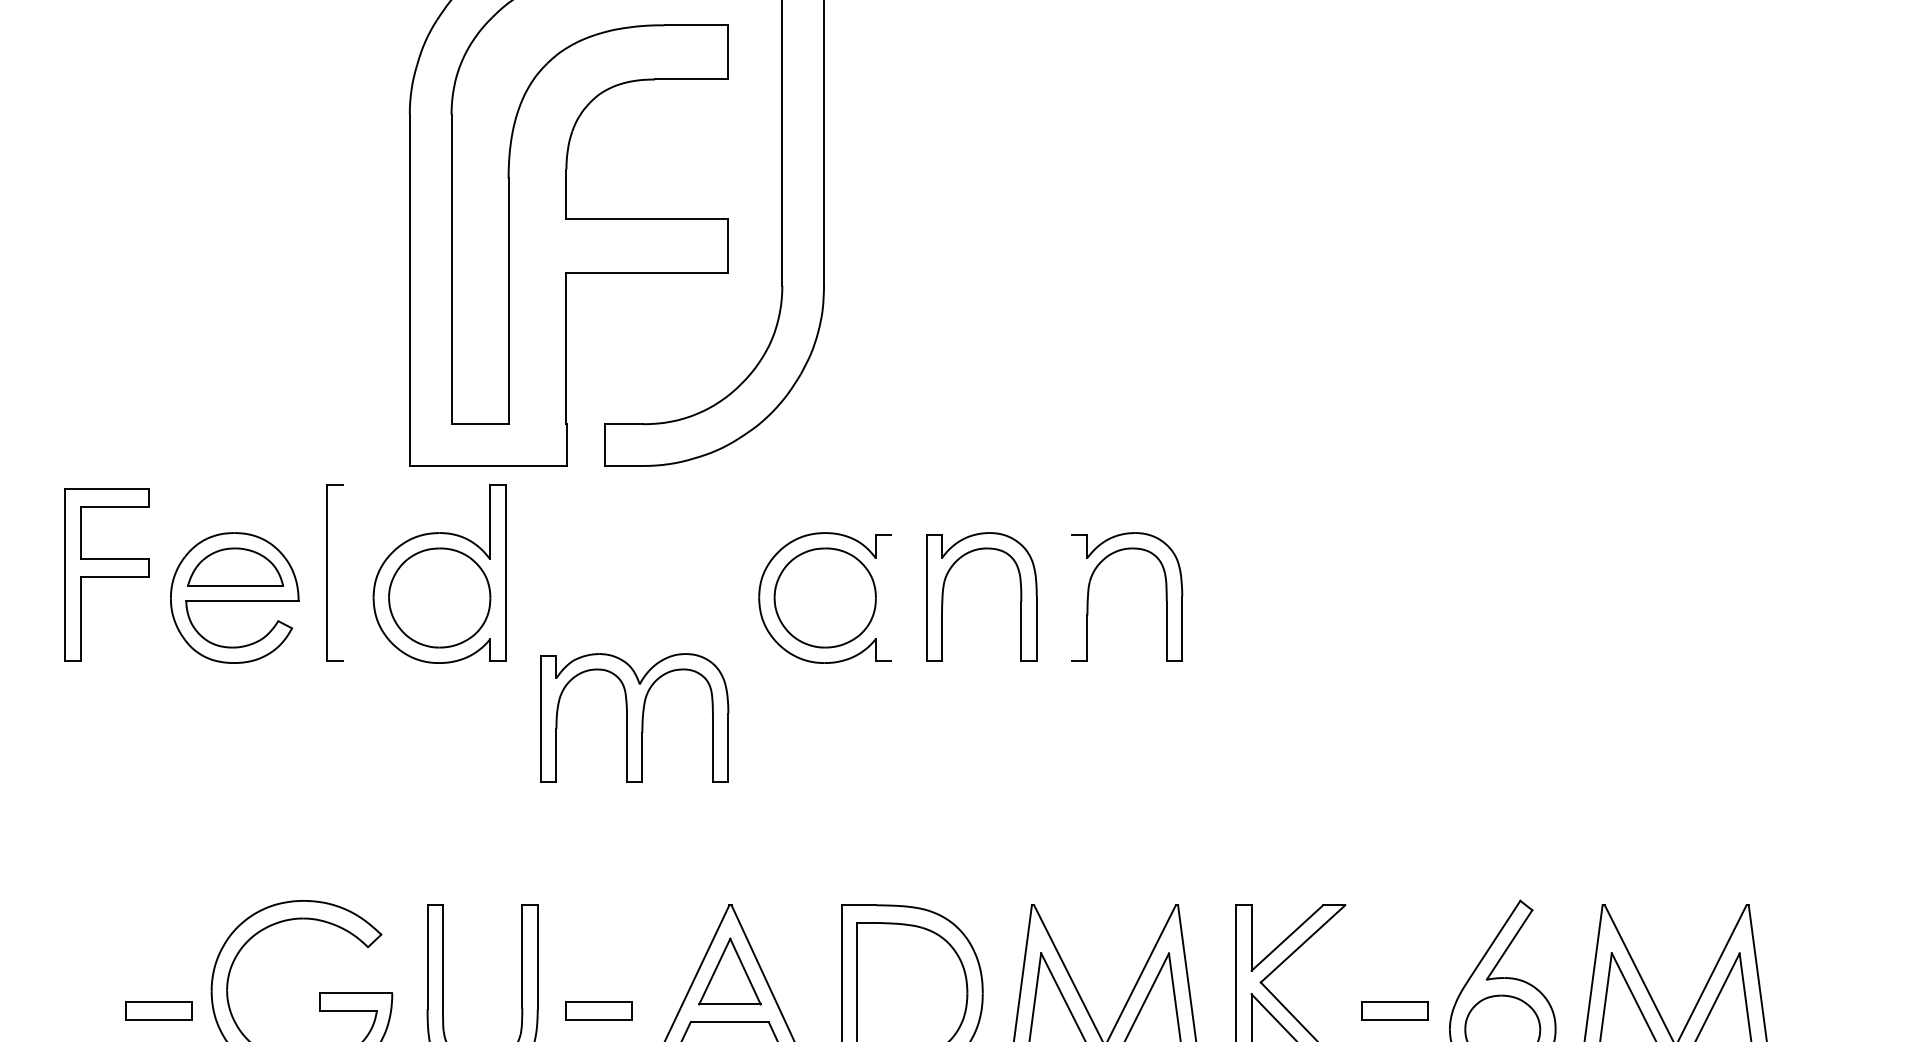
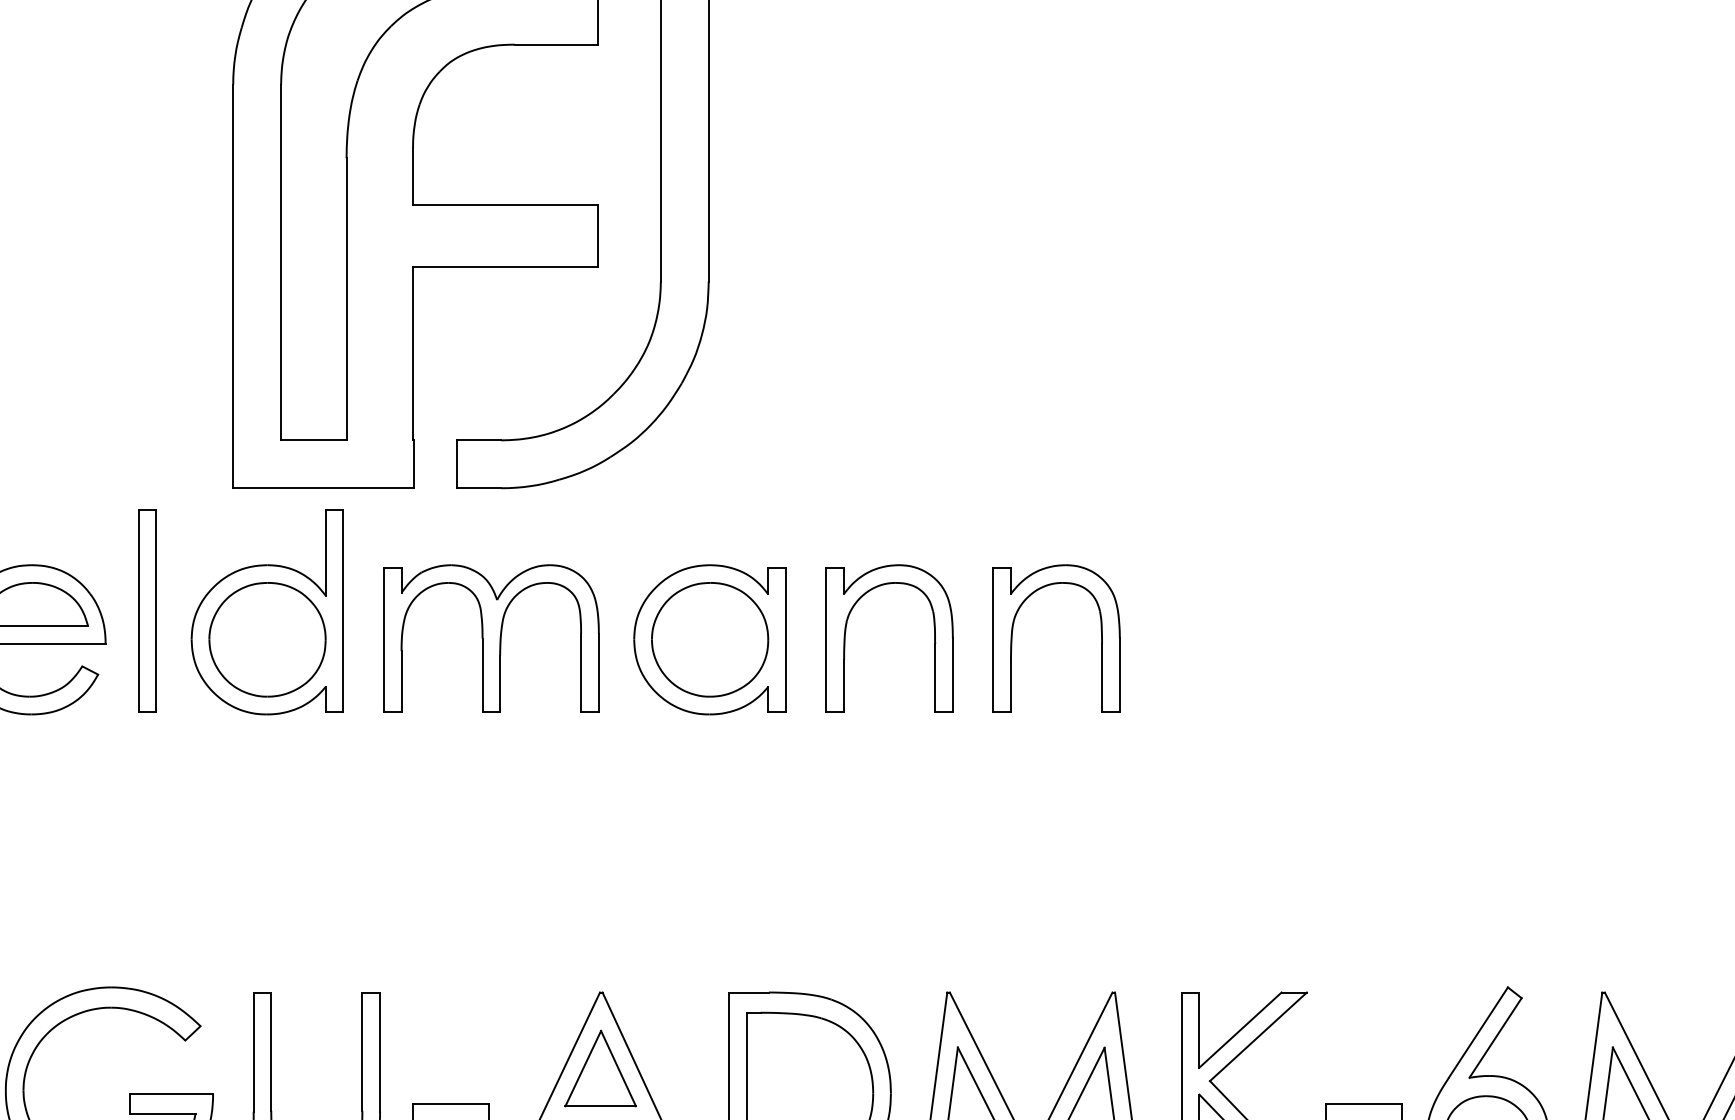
line: (342, 572) -> (155, 610), added
line: (891, 597) -> (786, 639), added
line: (1072, 597) -> (993, 639), added
part: (634, 717) -> (491, 638), moved

